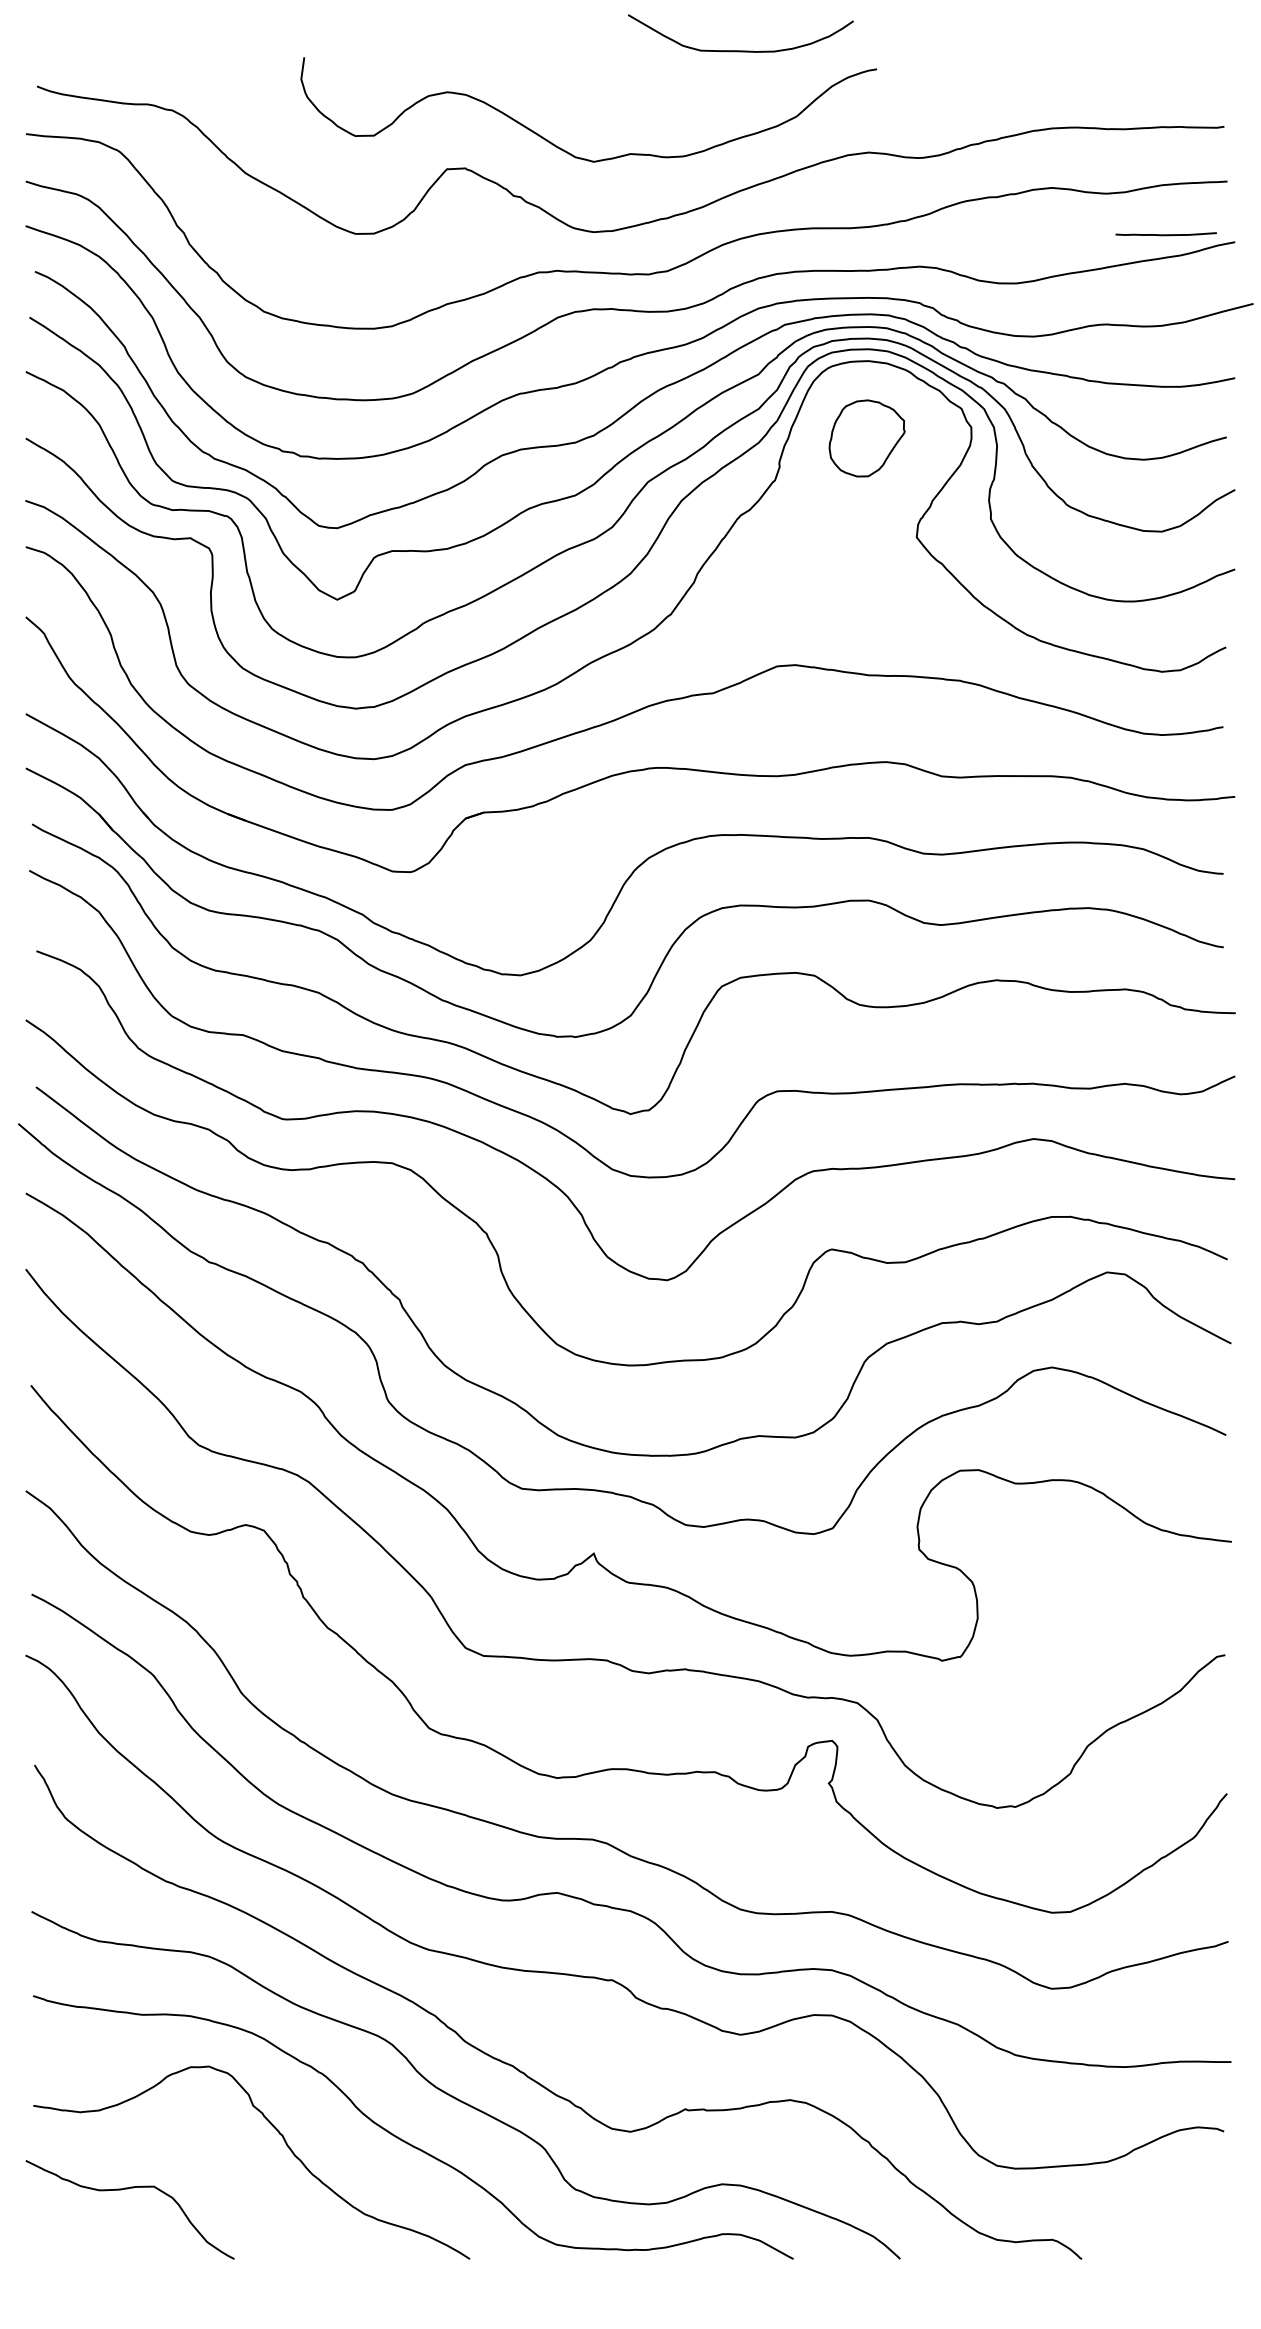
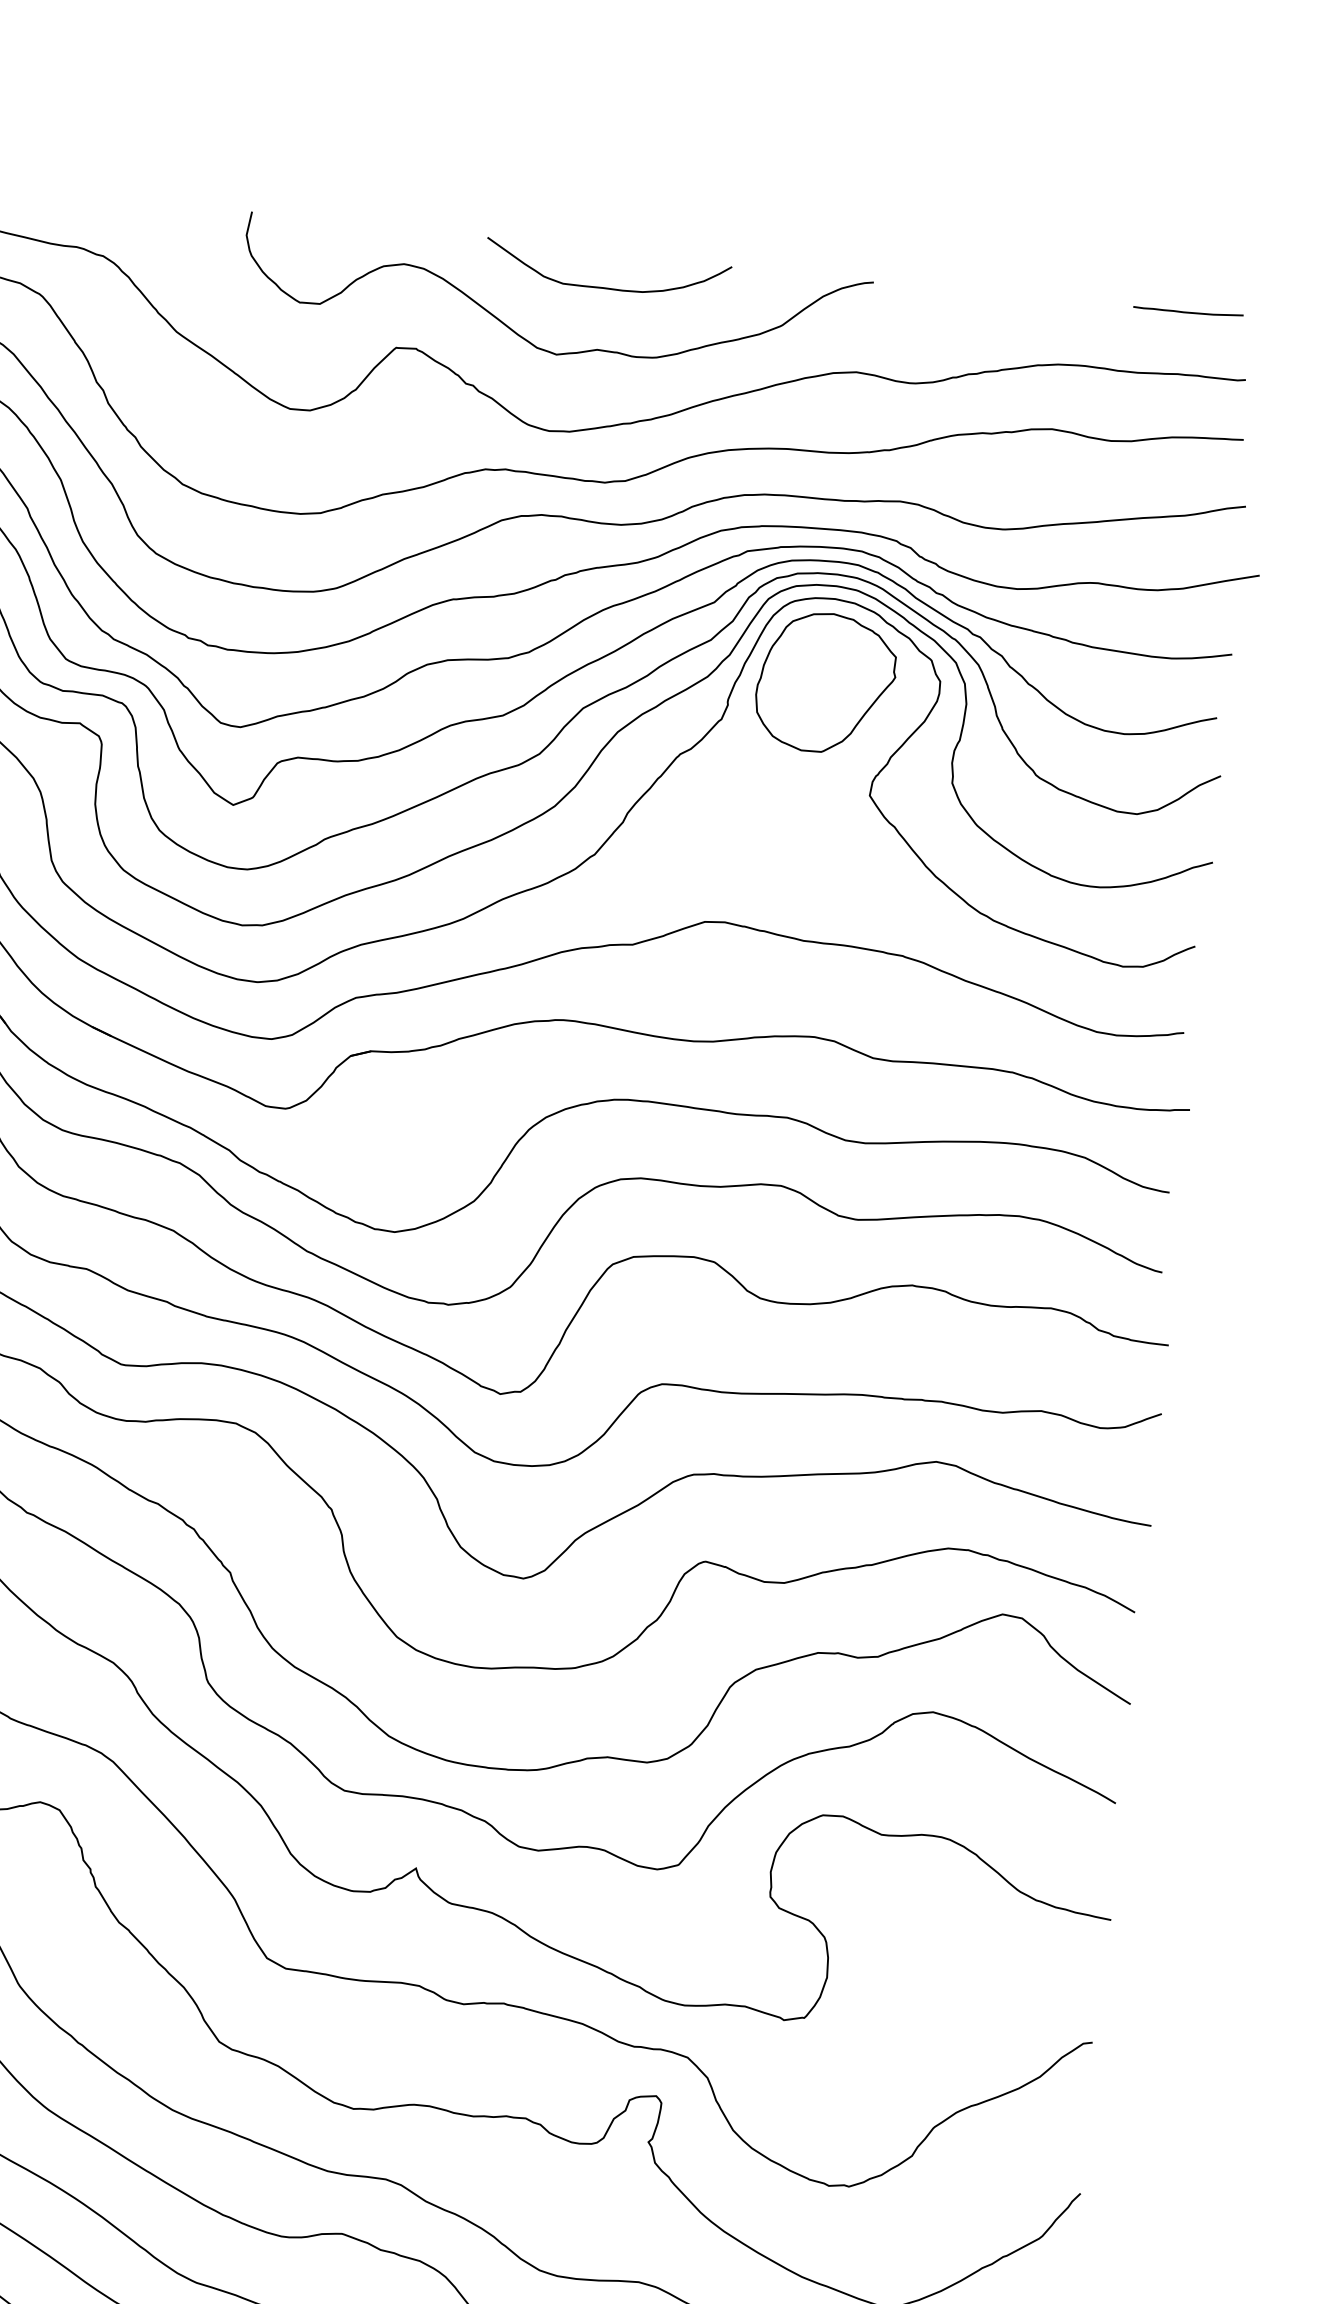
curve: (740, 50) -> (606, 287), moved
curve: (1165, 234) -> (1187, 311), moved
part: (866, 438) -> (825, 683), size x1.67

